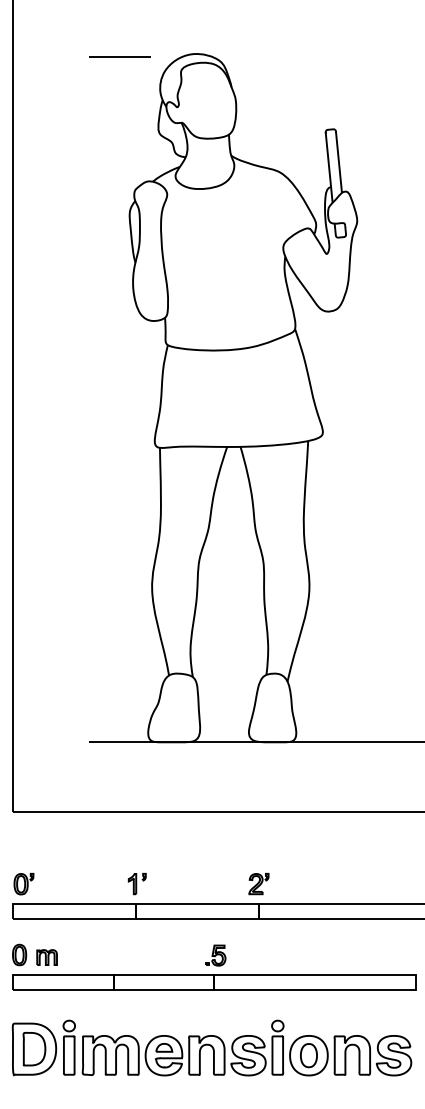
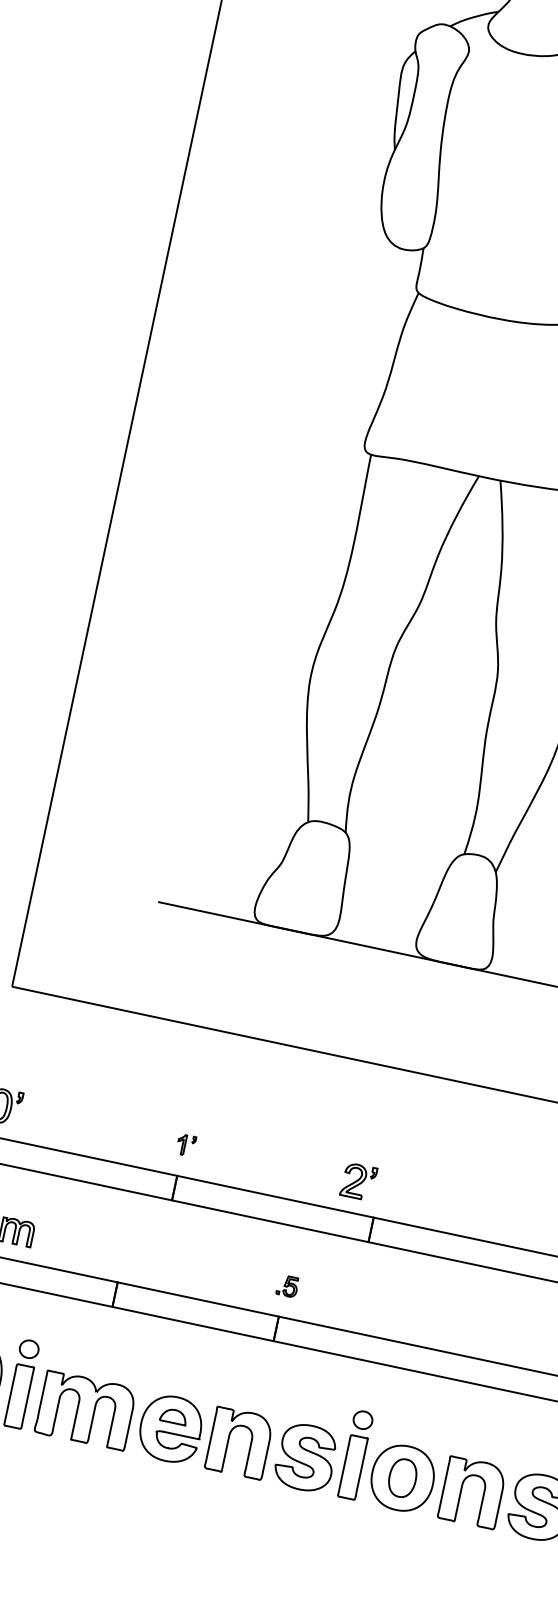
part: (136, 884) -> (184, 1145), size x0.6
part: (258, 884) -> (357, 1182), moved
part: (215, 955) -> (287, 1286), size x0.6

